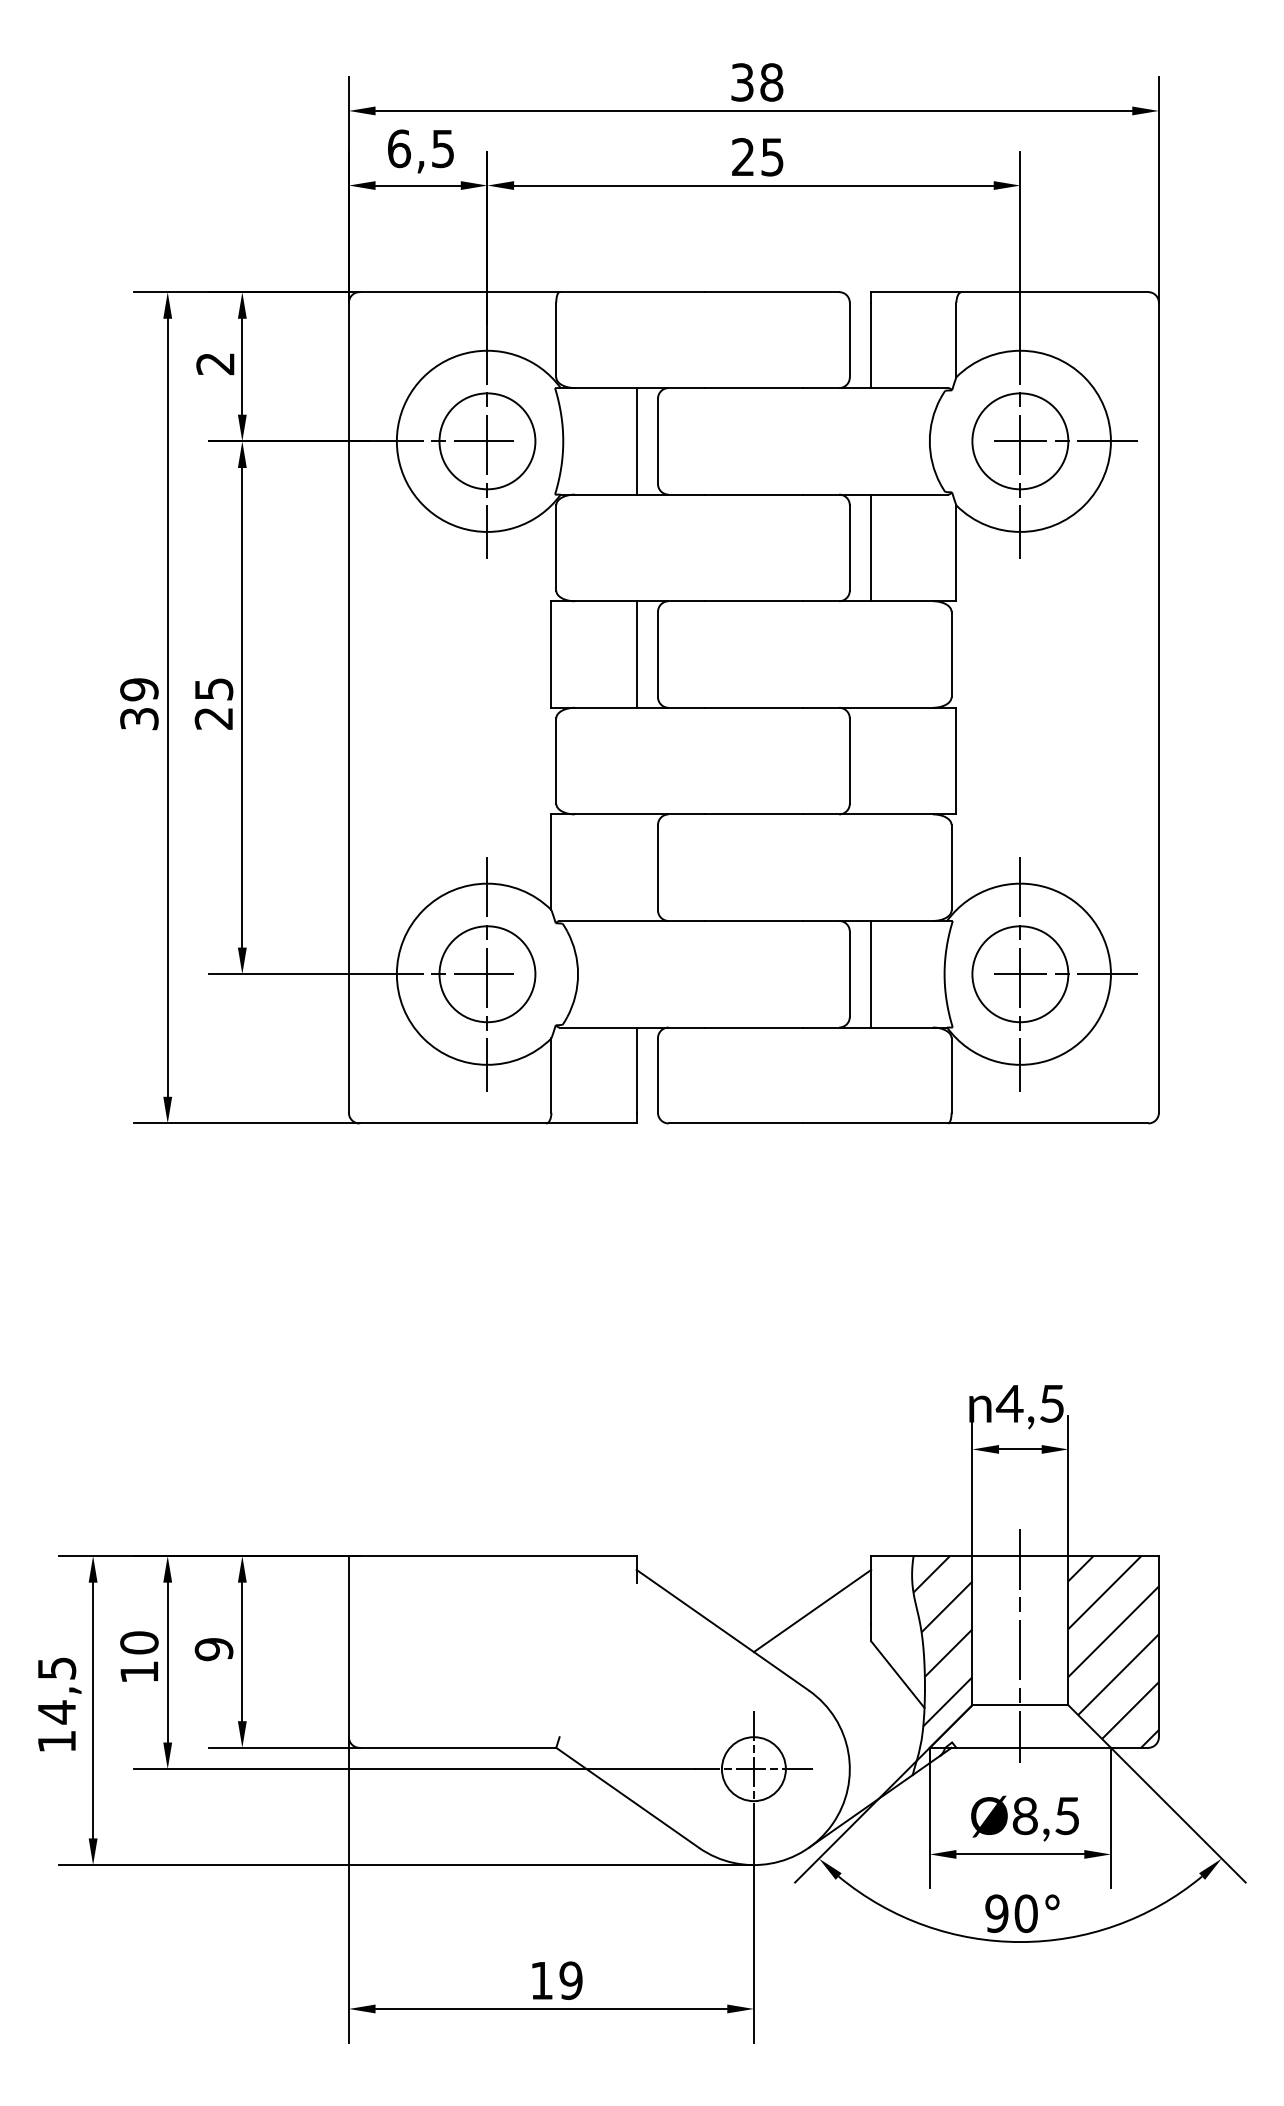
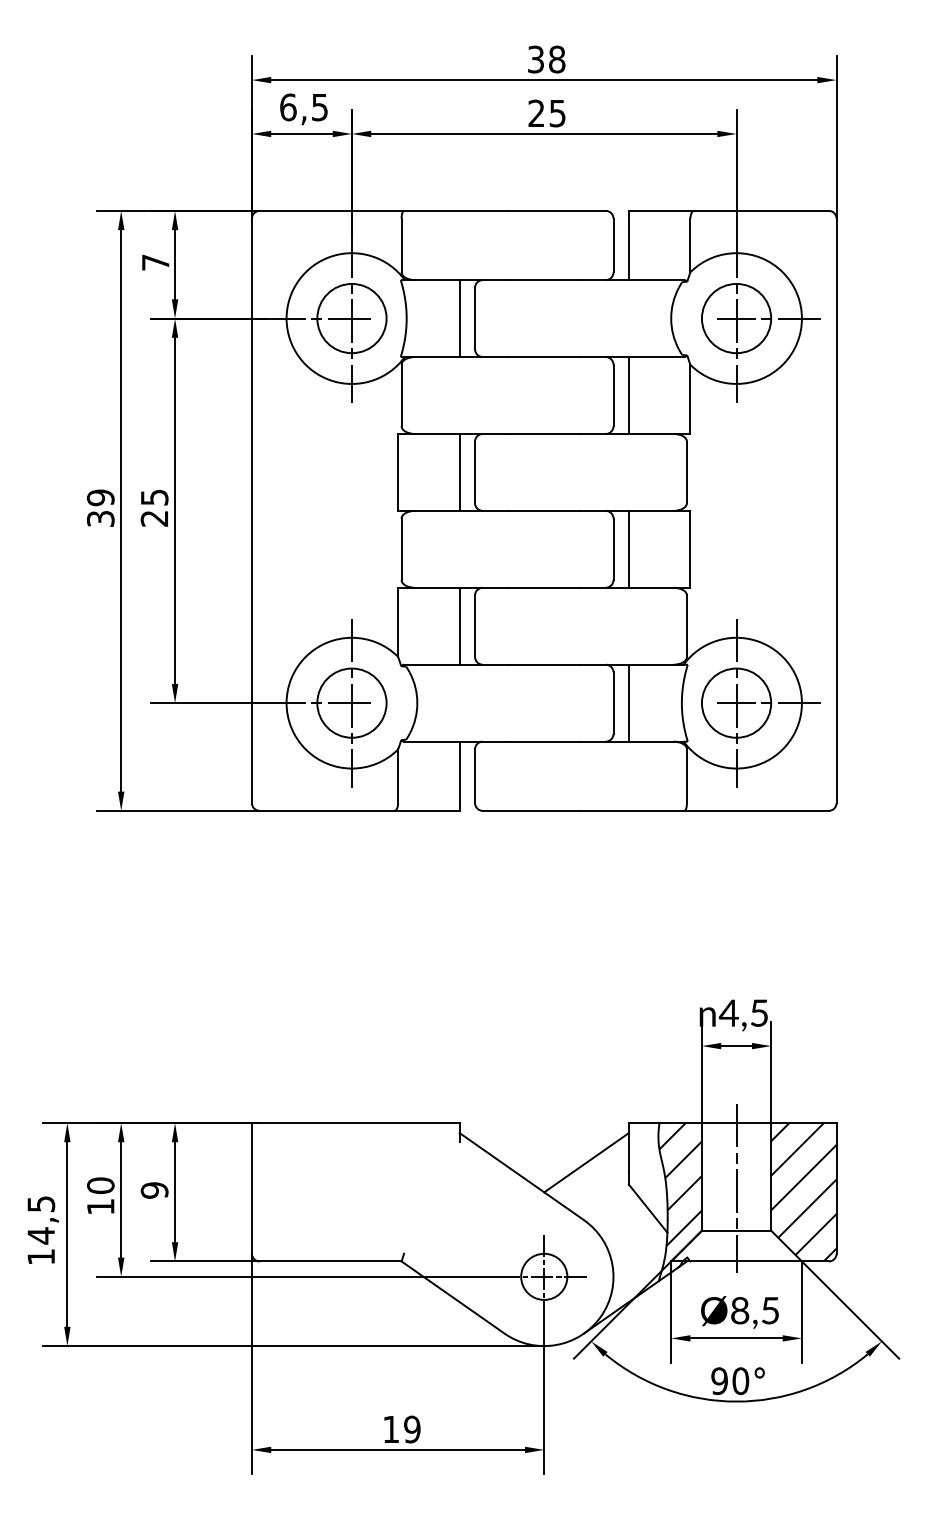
text: (215, 364) -> (155, 263), 2 -> 7
line: (871, 760) -> (629, 548), added
line: (636, 867) -> (459, 626), added

